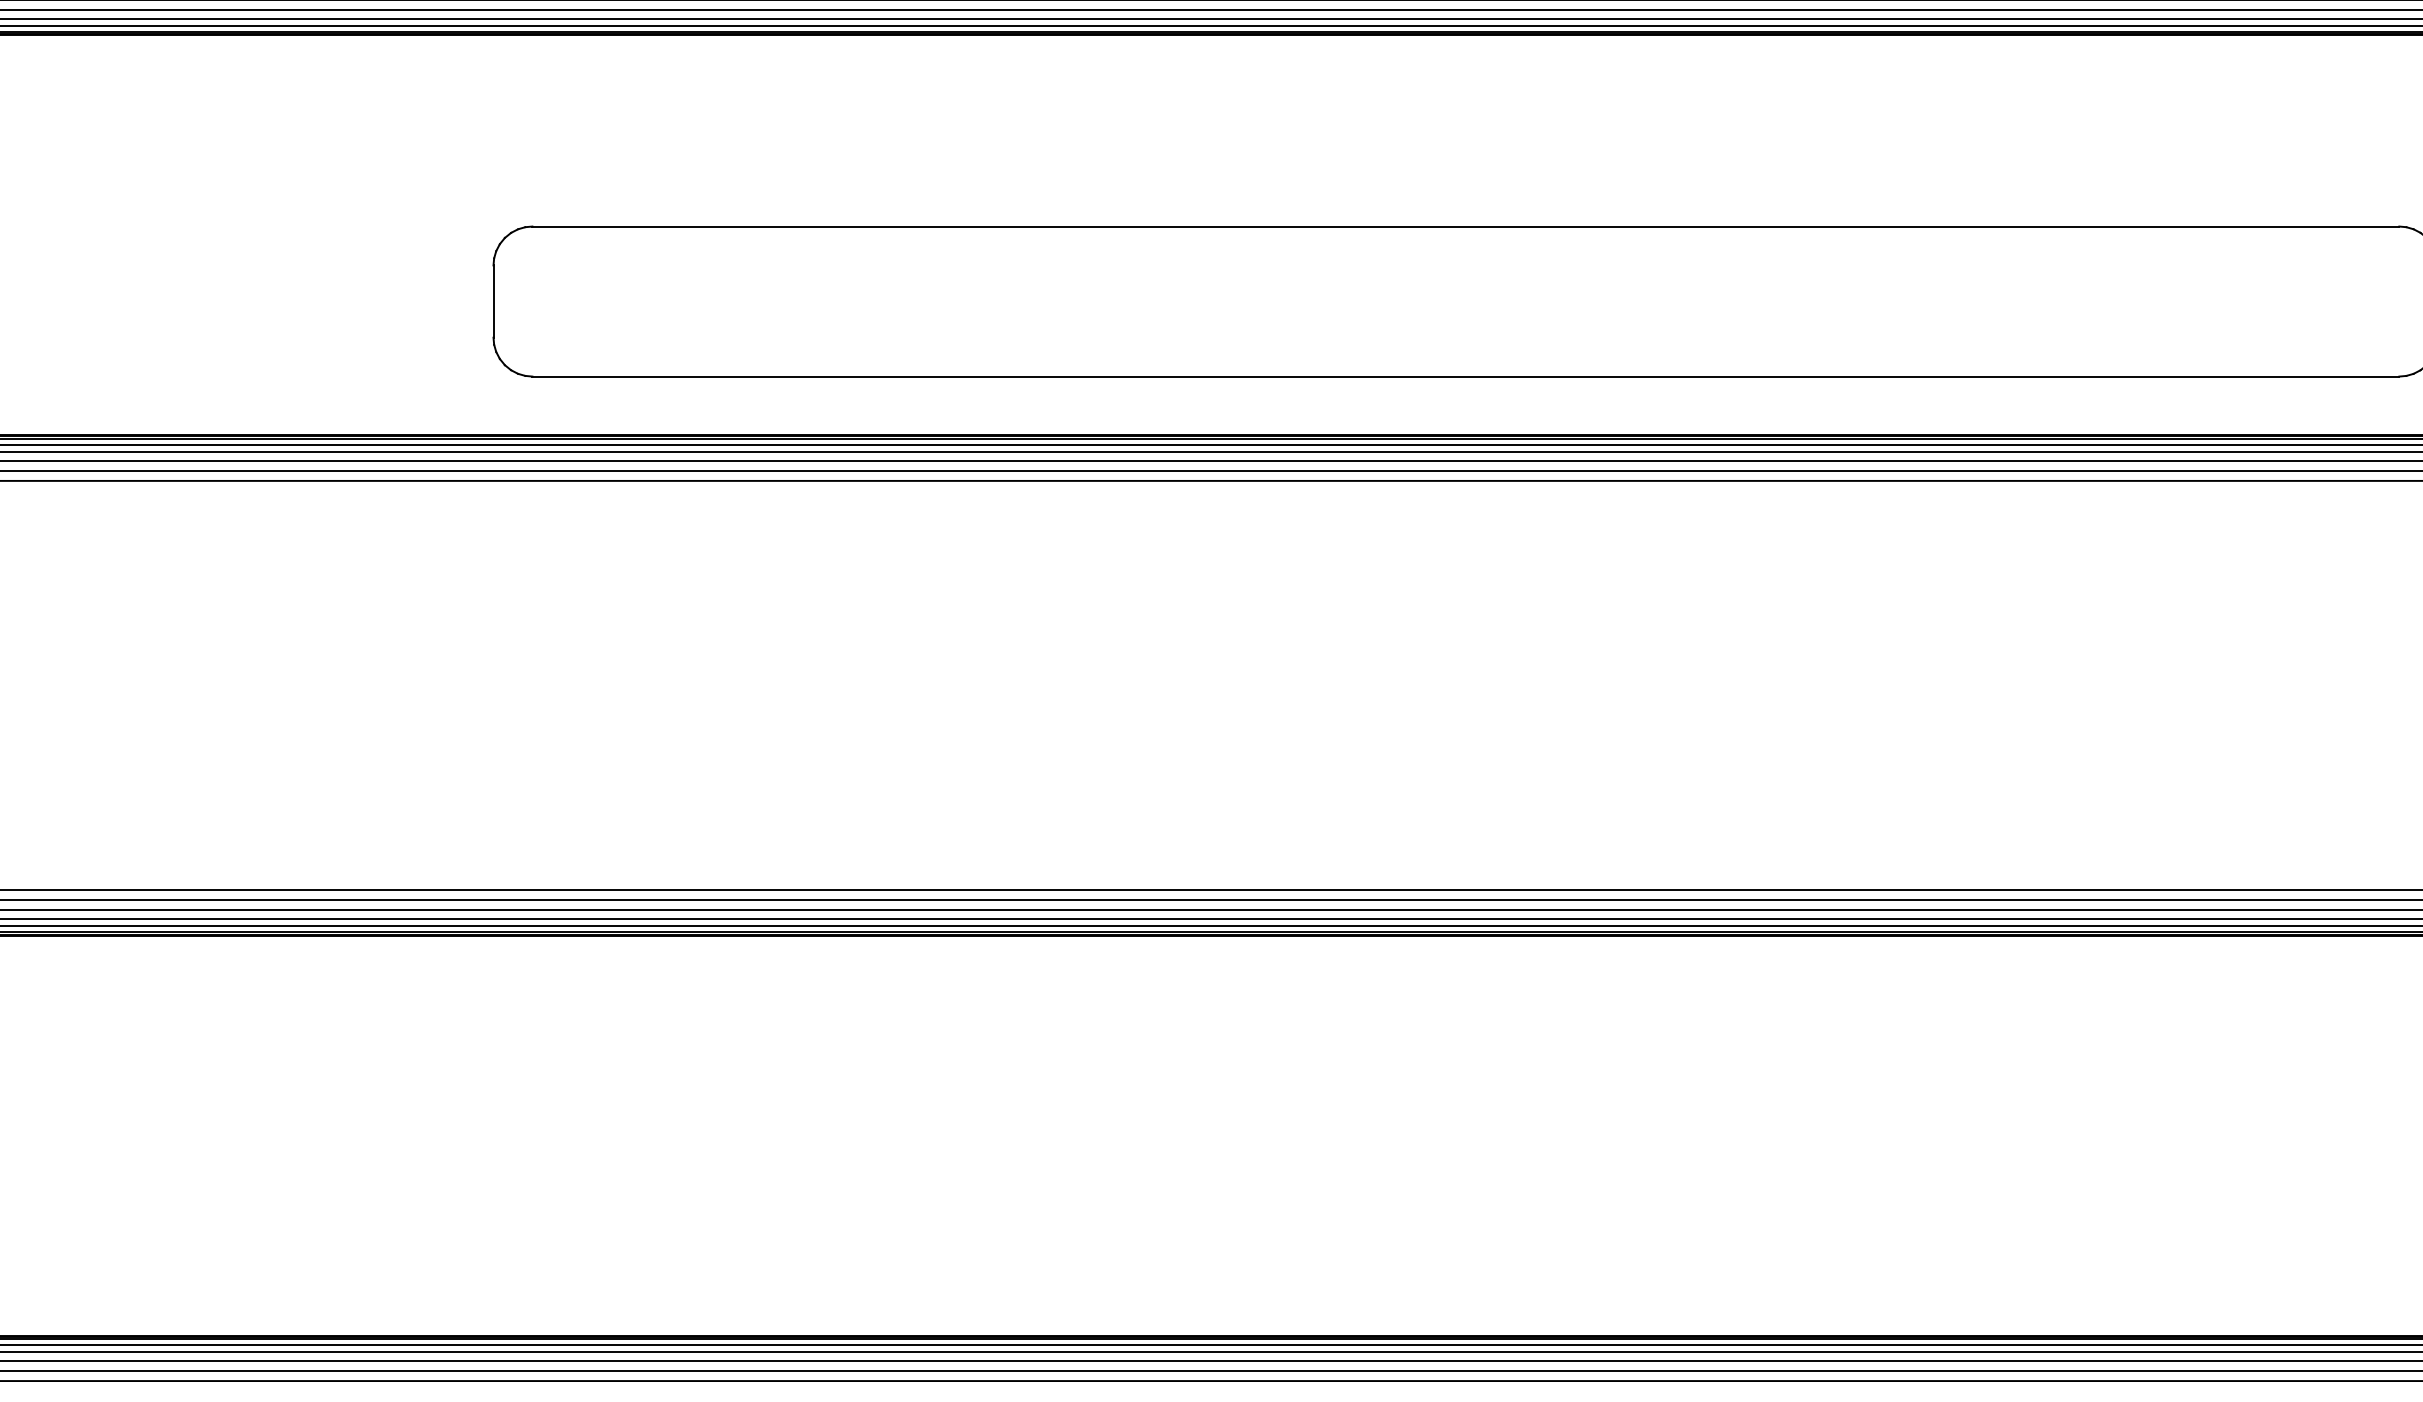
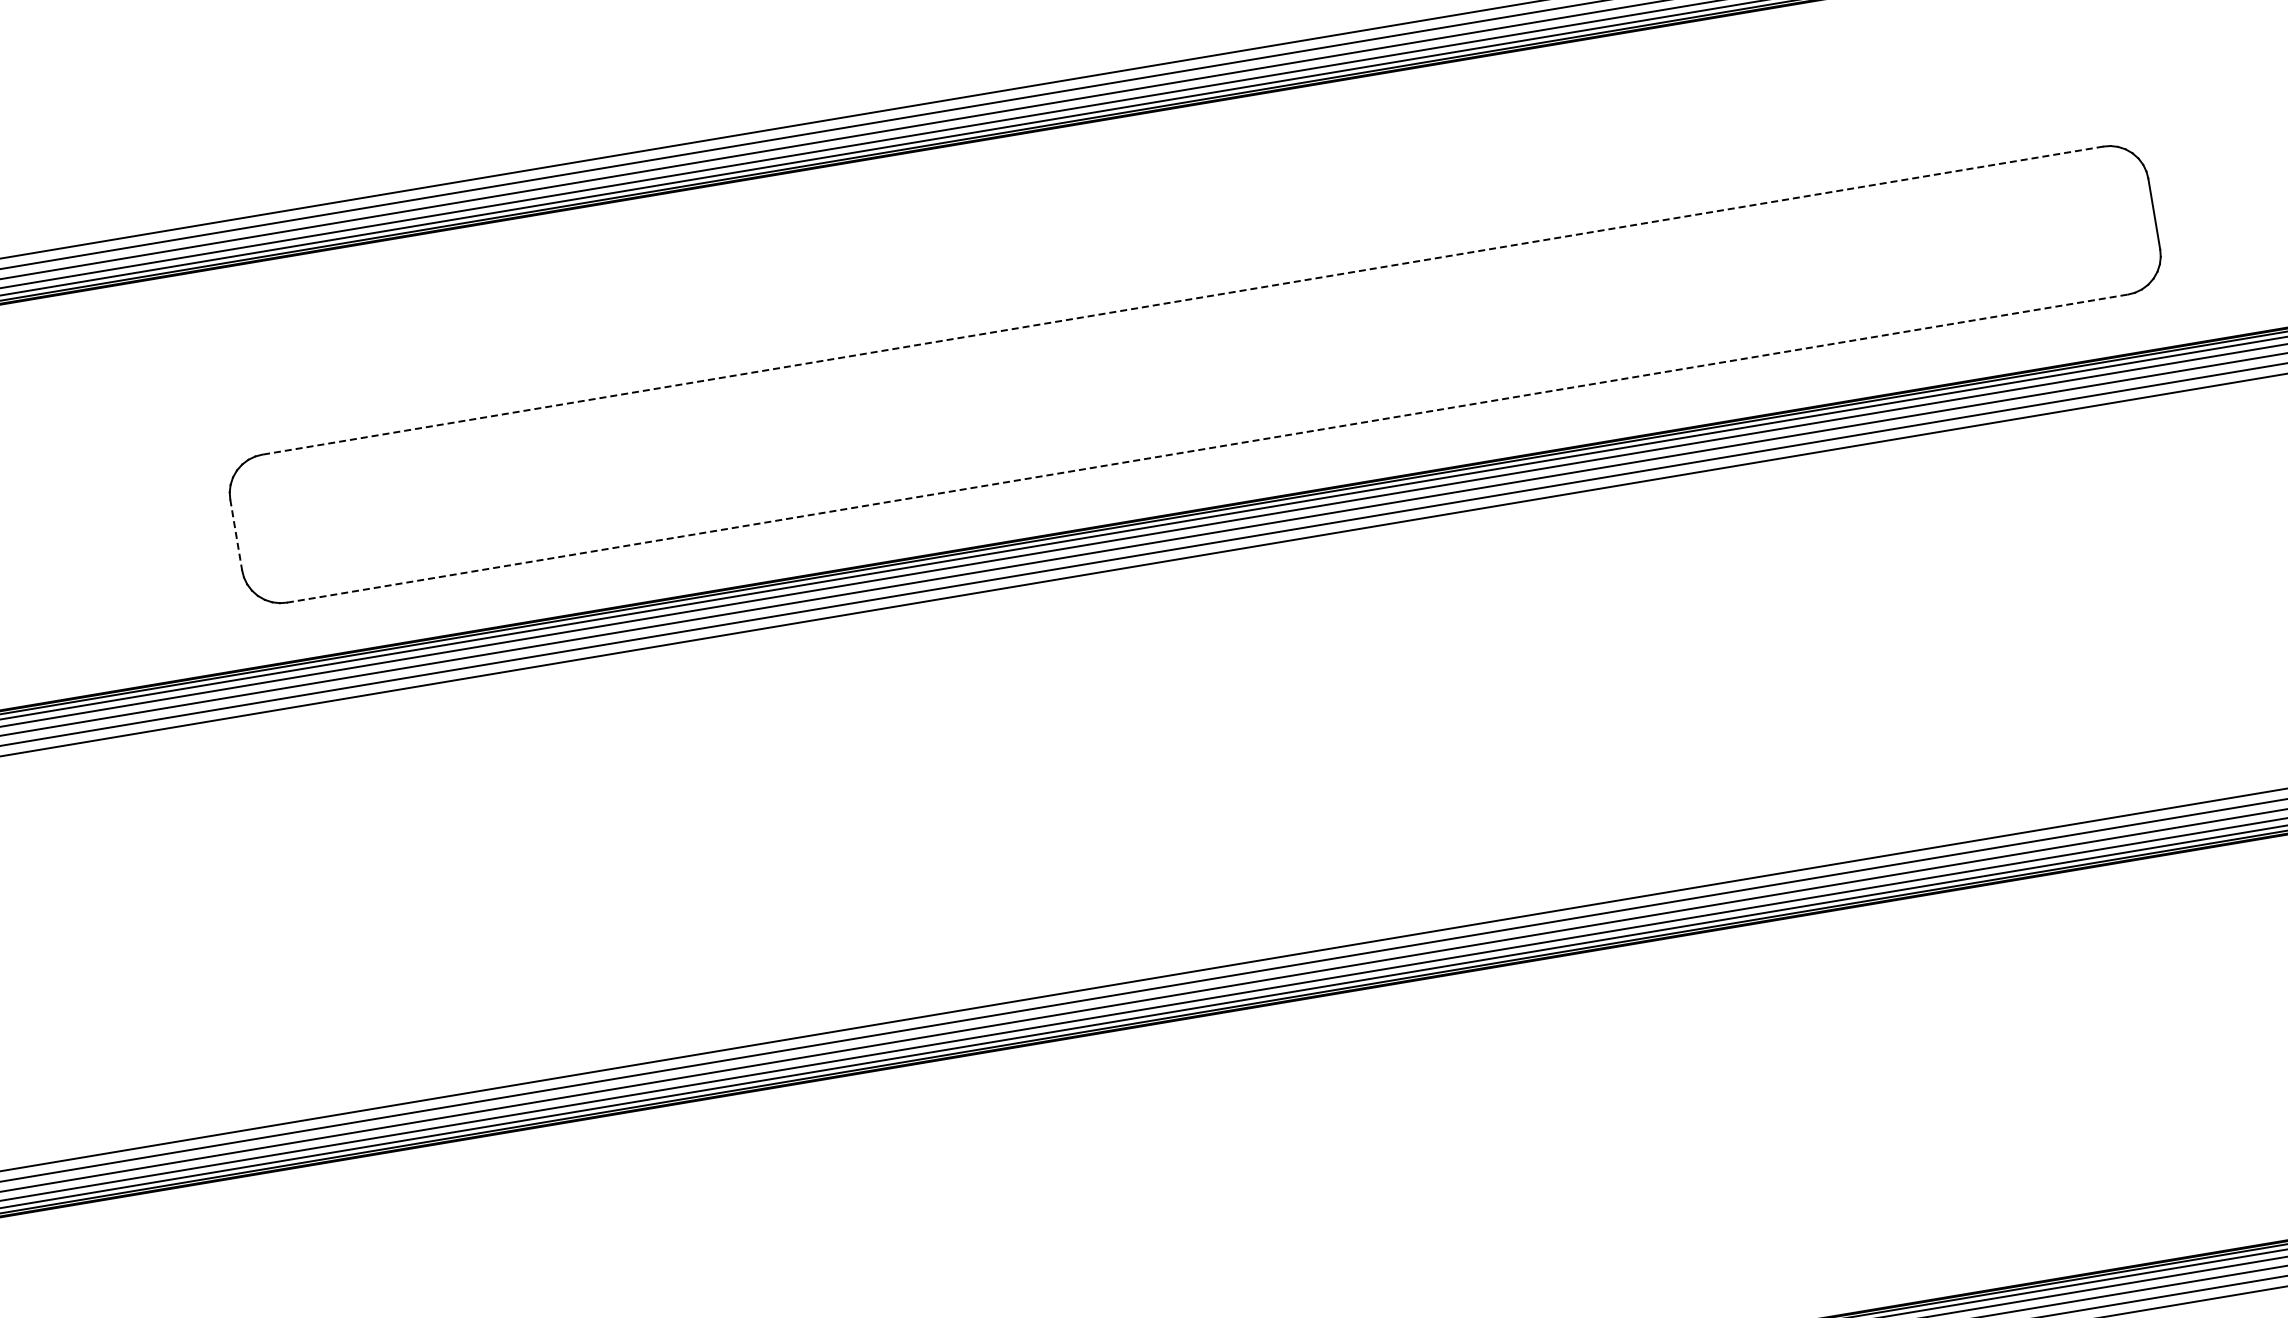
line: (1465, 226) -> (1182, 300), solid -> dashed
line: (493, 302) -> (236, 536), solid -> dashed
line: (1466, 376) -> (1208, 448), solid -> dashed

